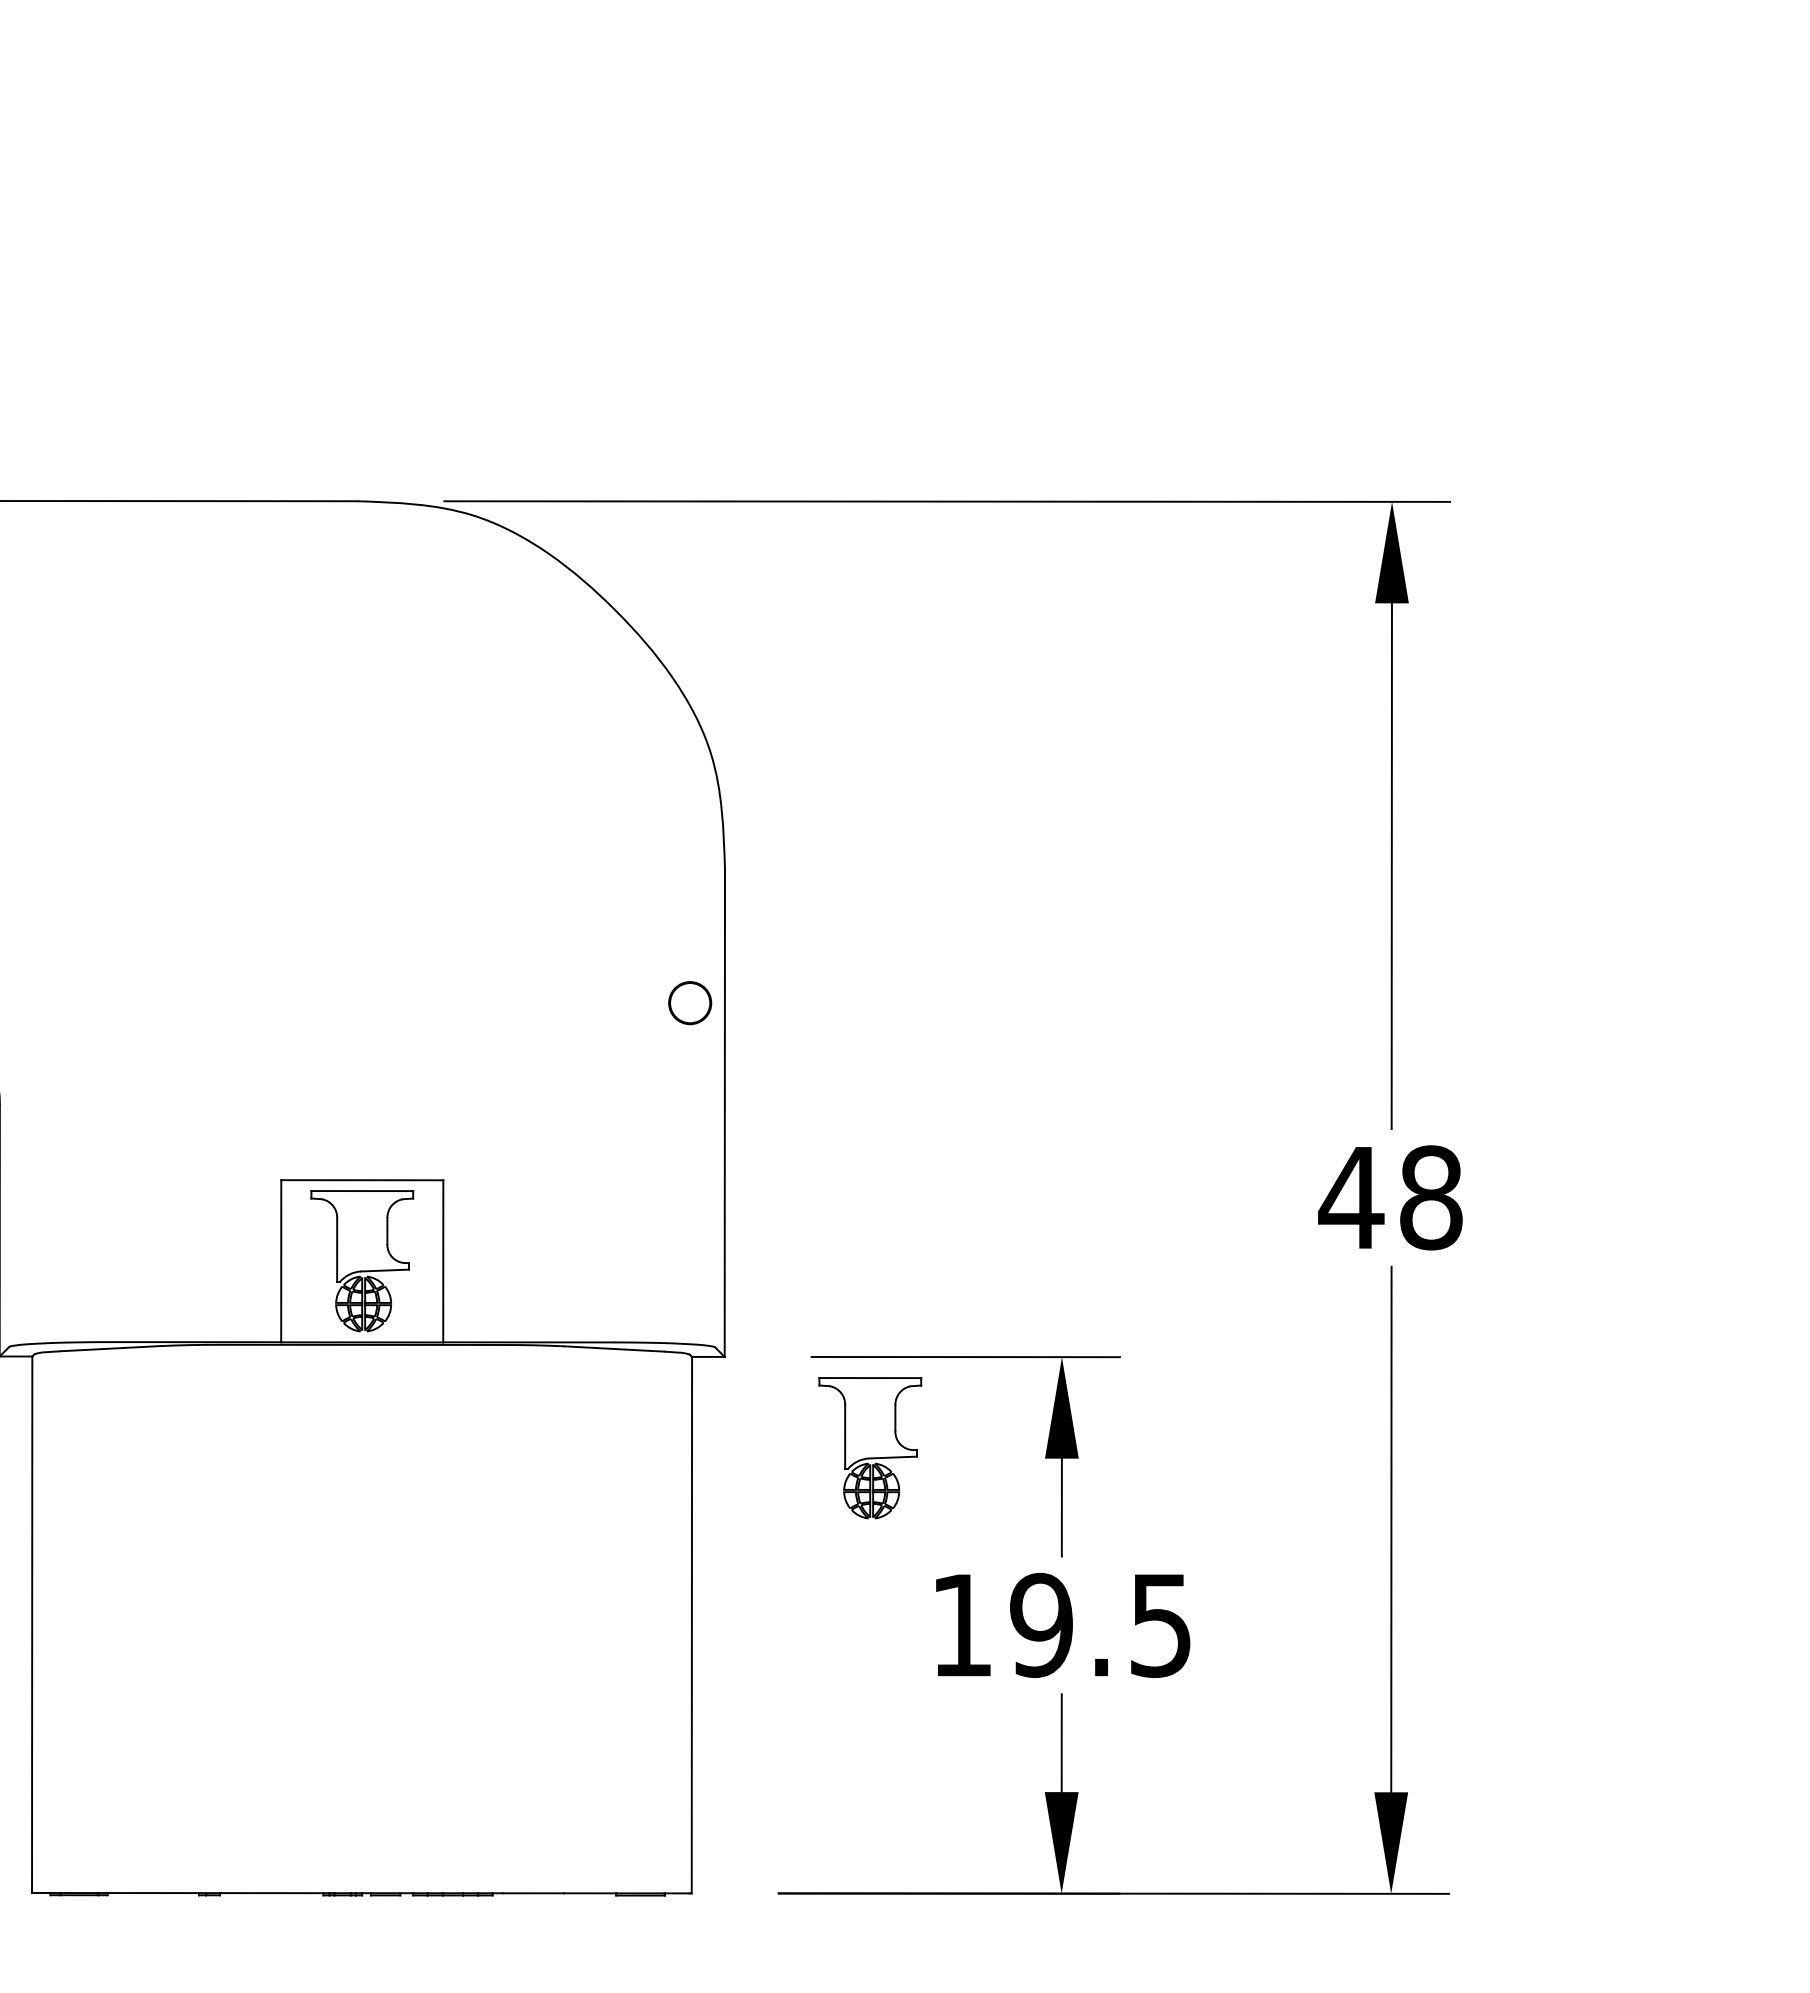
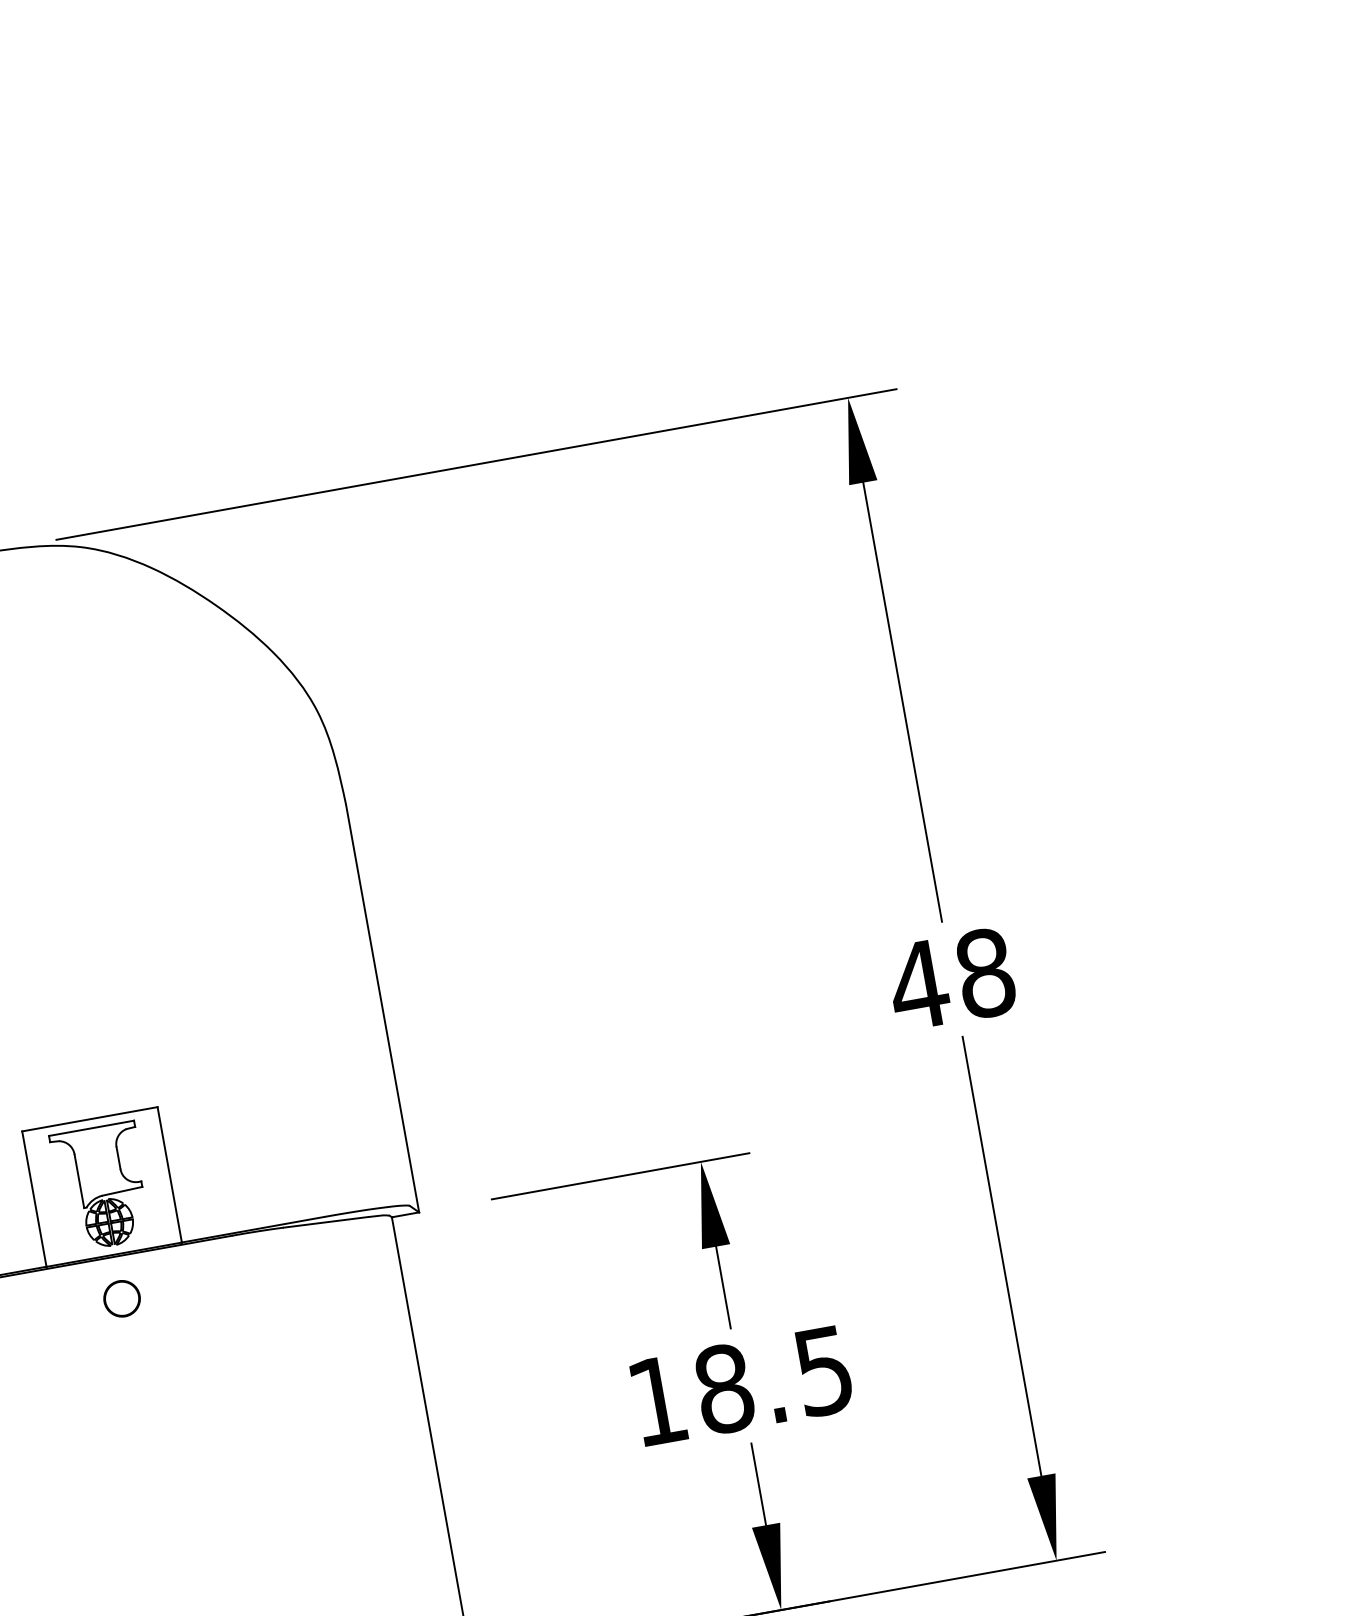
circle: (690, 1003) -> (122, 1299), moved
part: (870, 1448) -> (554, 1266), removed
text: (1041, 1624) -> (724, 1388), 19.5 -> 18.5

